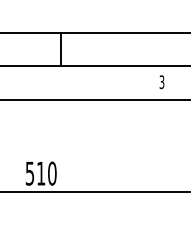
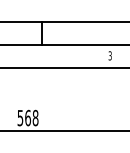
text: (46, 172) -> (31, 117), 510 -> 568

